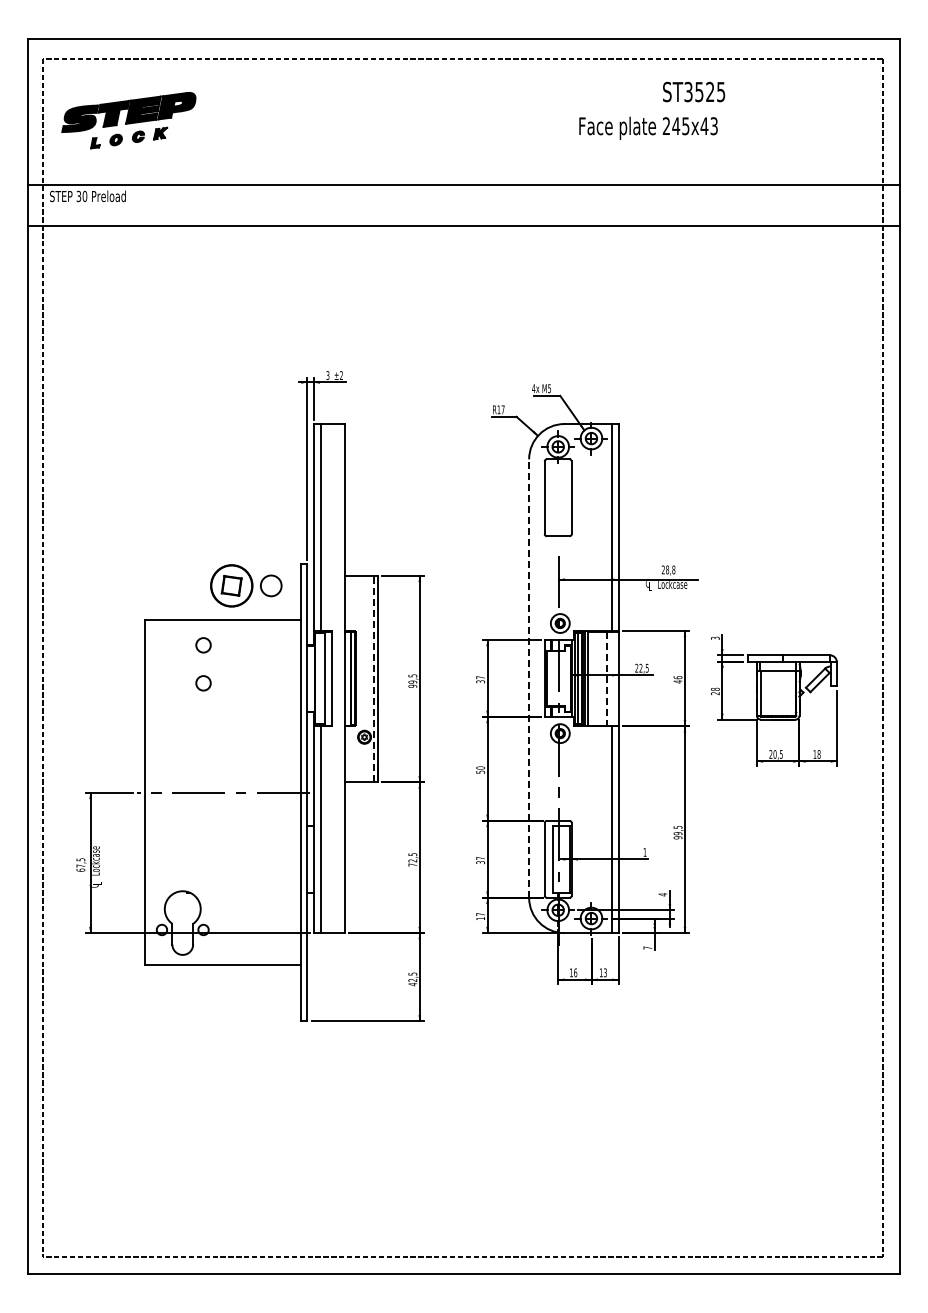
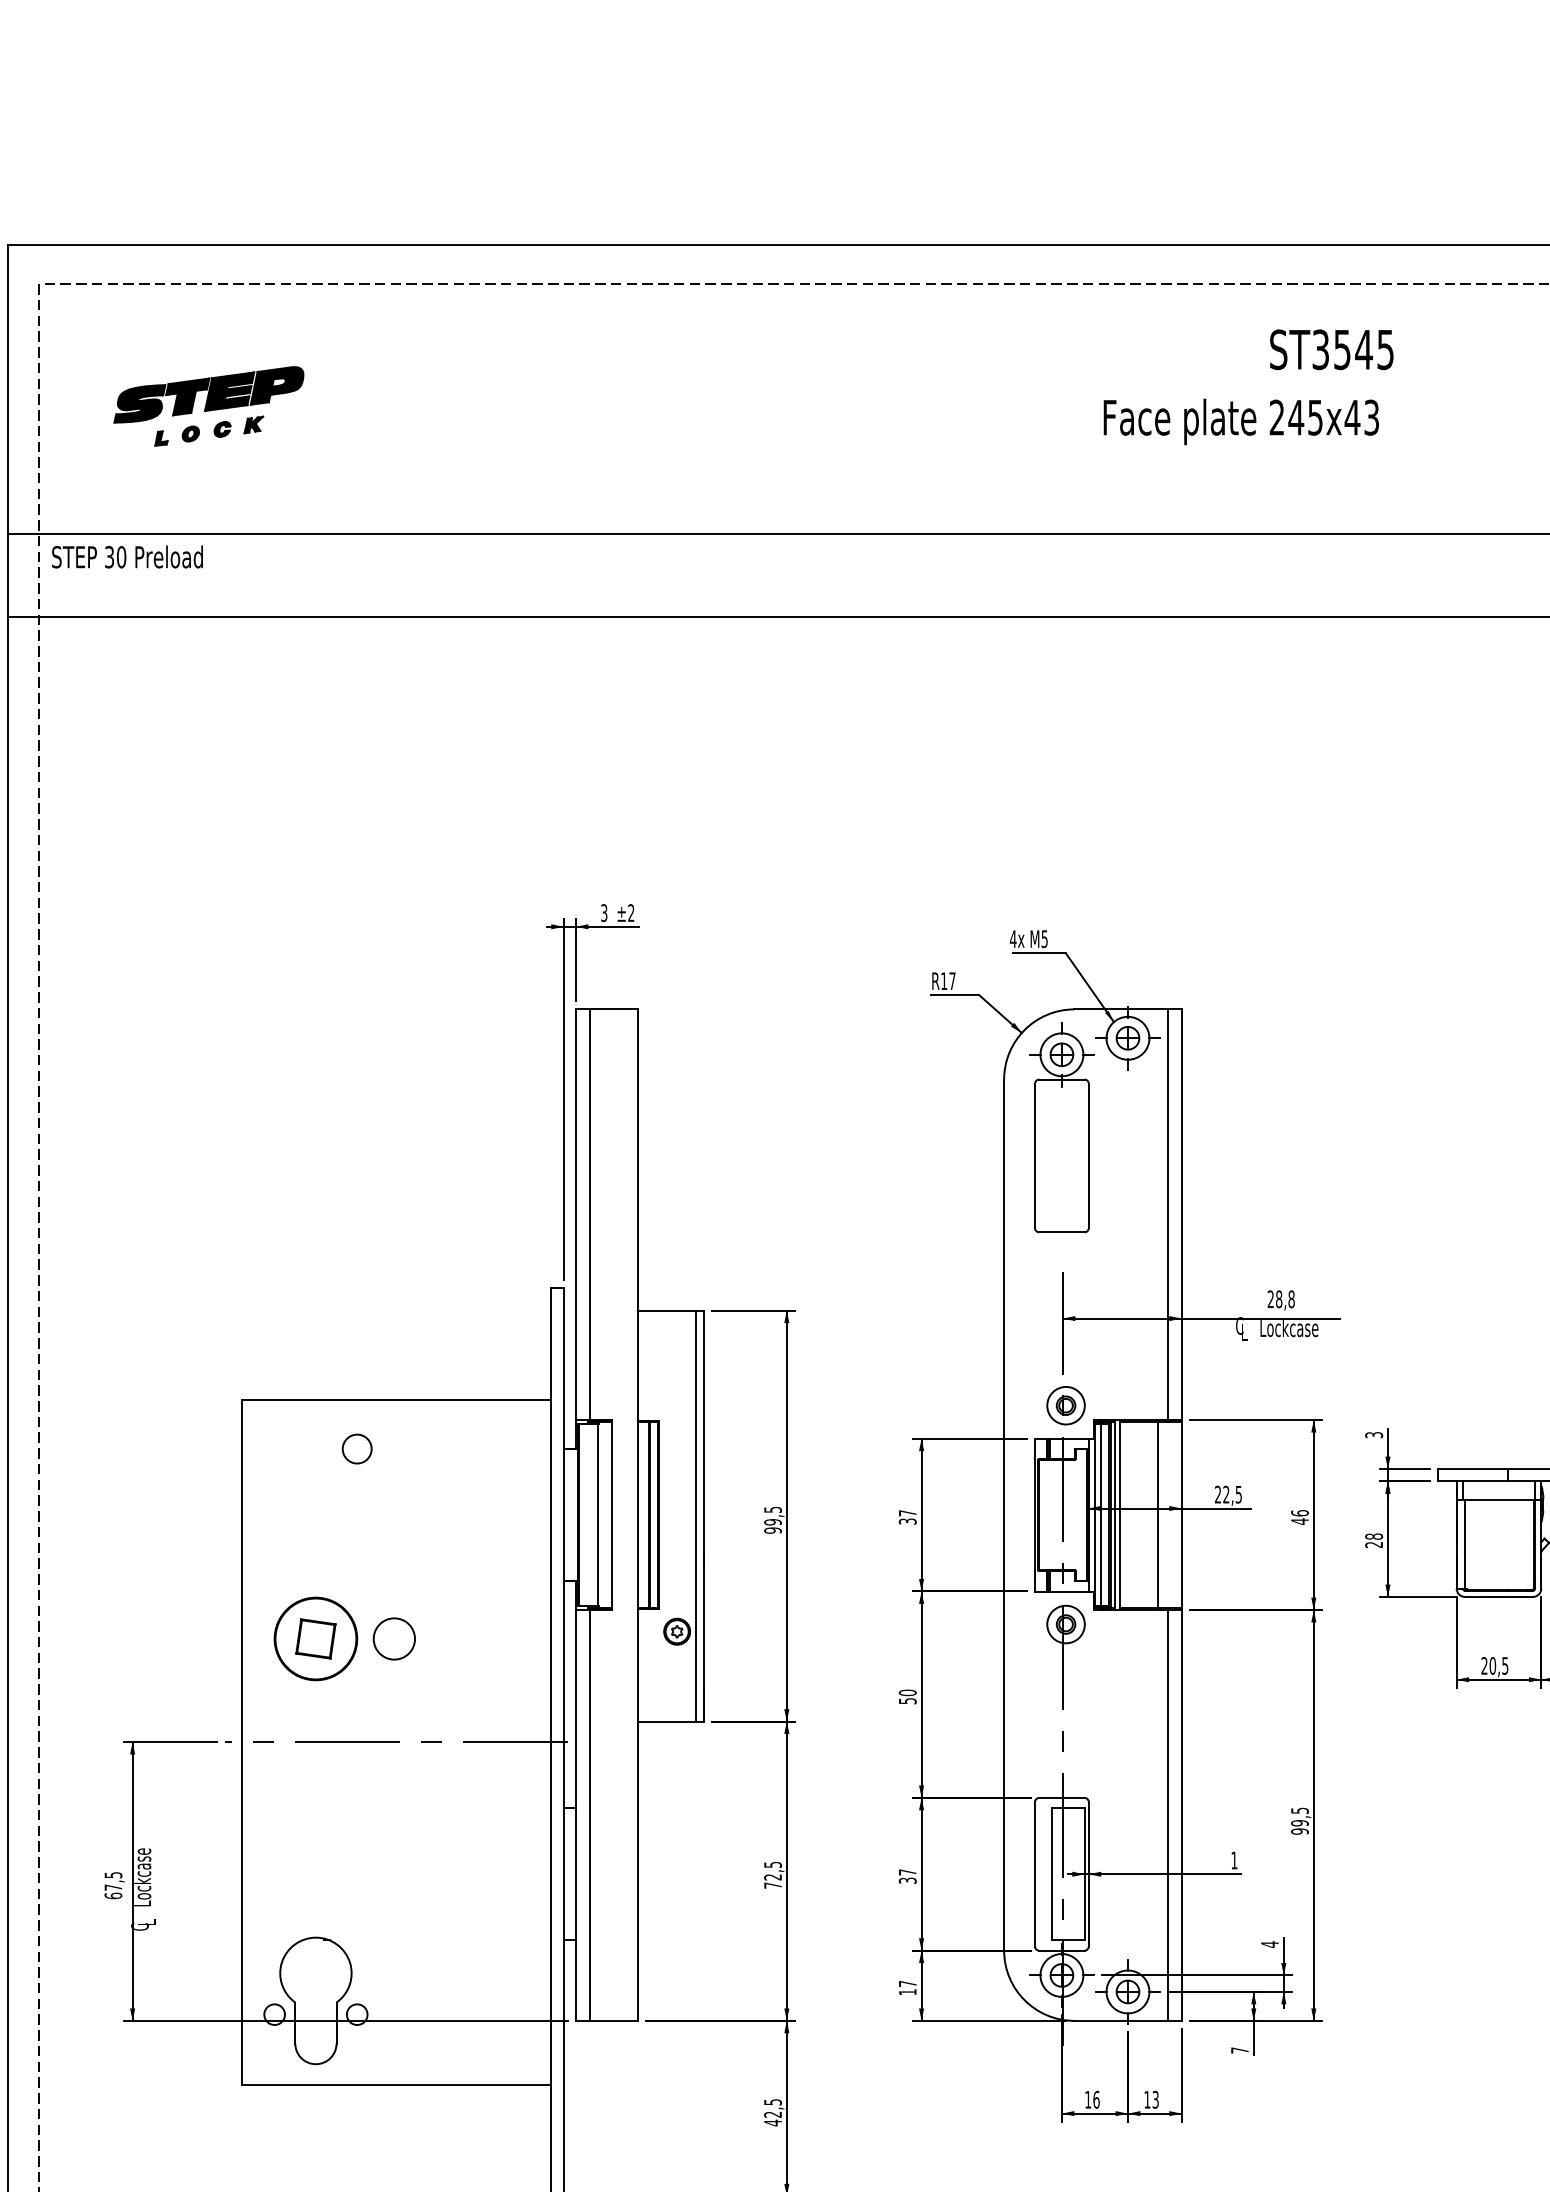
text: (709, 91) -> (1362, 348), ST3525 -> ST3545
part: (128, 120) -> (208, 406), size x0.71
part: (246, 585) -> (345, 1638), moved
line: (373, 678) -> (694, 1514), dashed -> solid
line: (529, 678) -> (1004, 1514), dashed -> solid
line: (606, 678) -> (1157, 1514), dashed -> solid
circle: (203, 683) -> (357, 1524), removed

